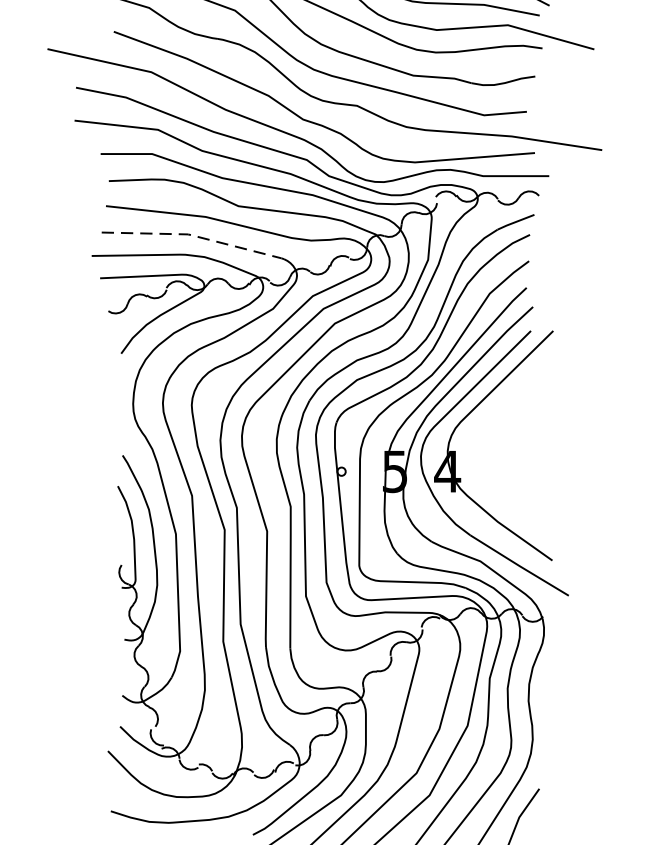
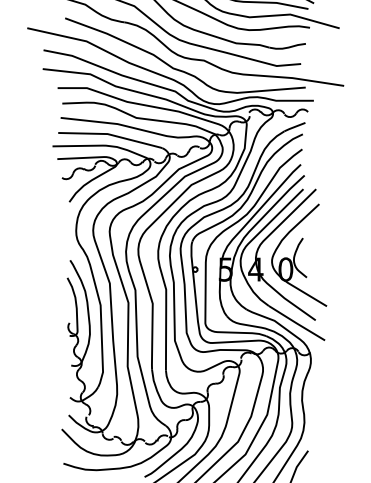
line: (193, 235) -> (110, 134), dashed -> solid
part: (524, 445) -> (299, 254), added

